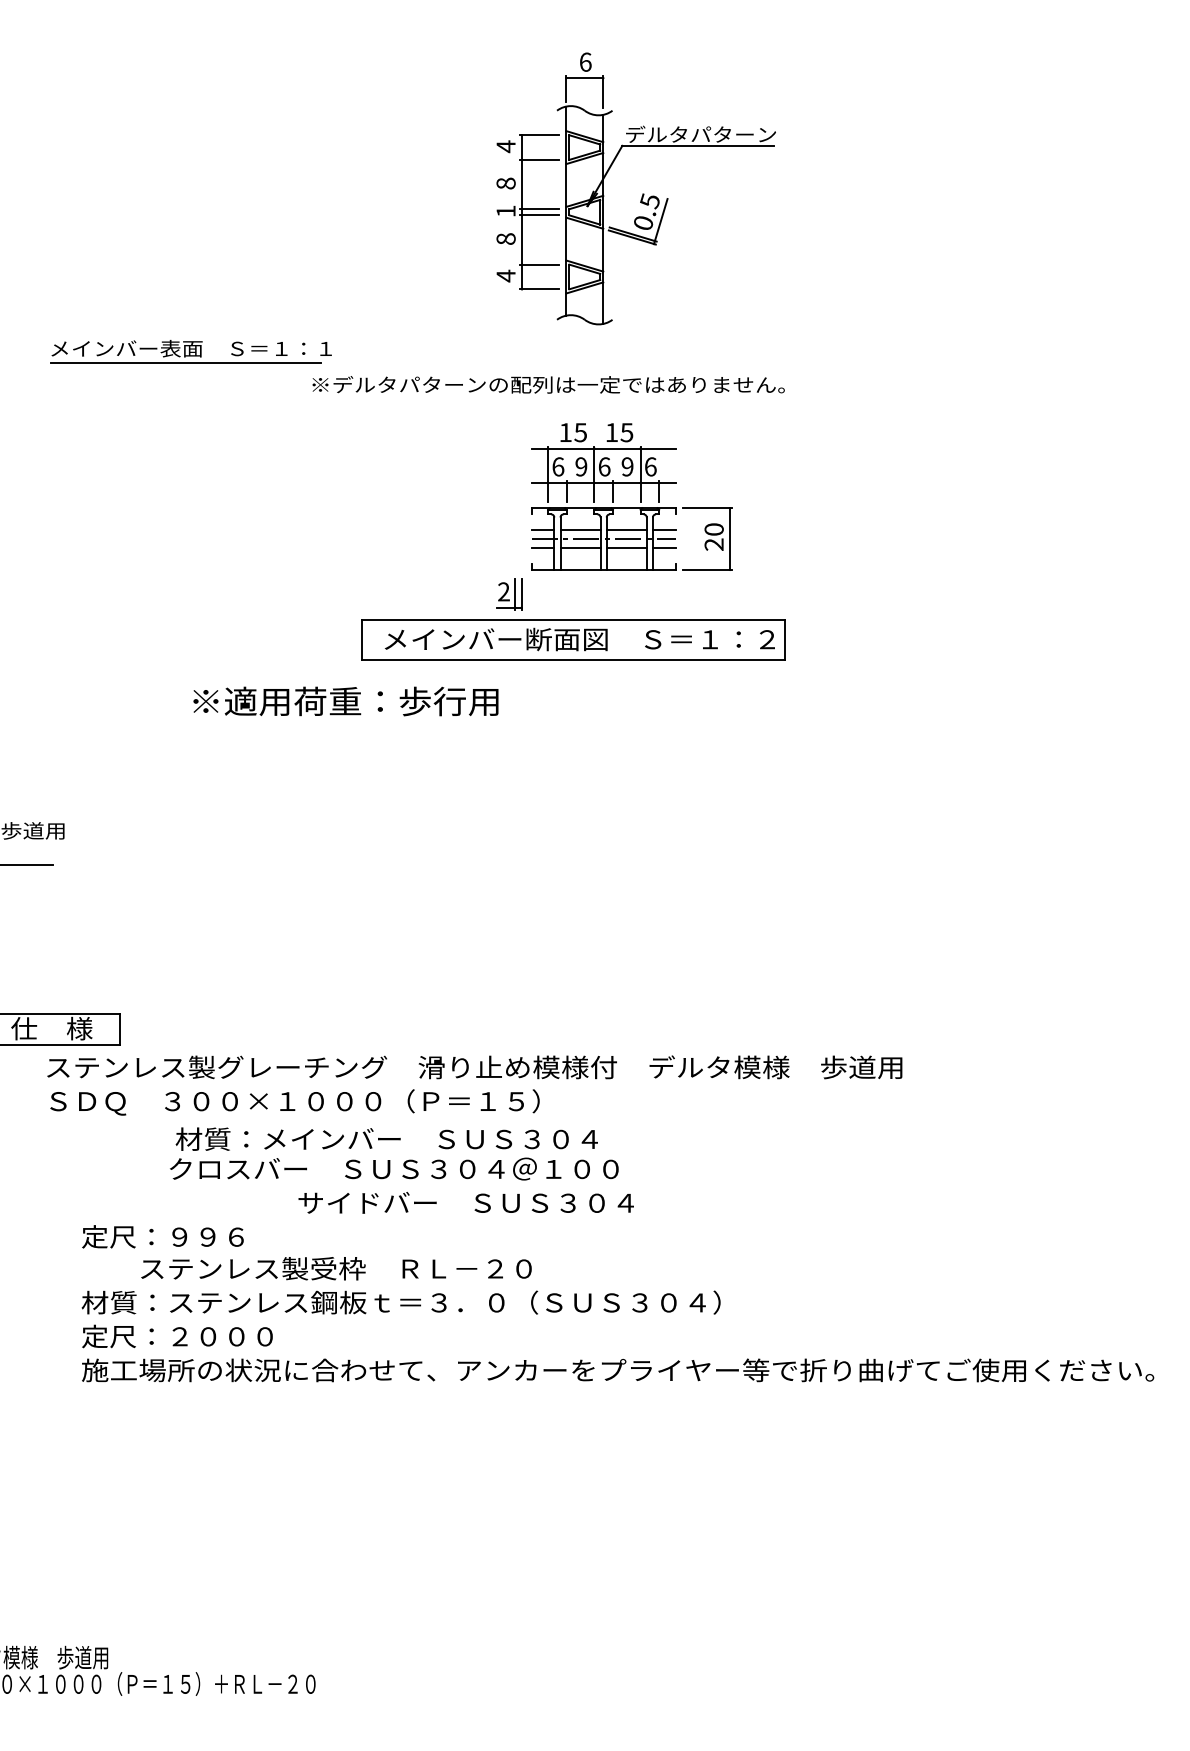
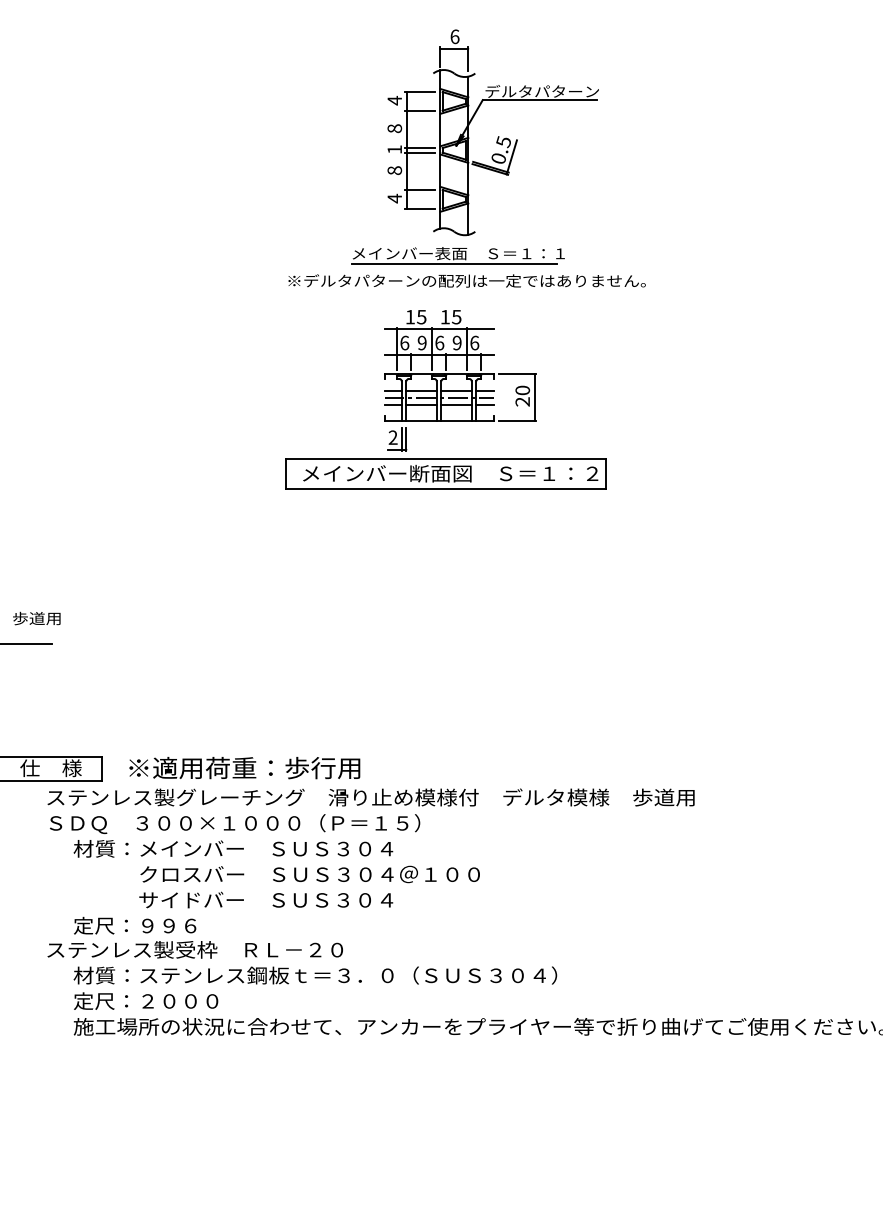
part: (190, 351) -> (457, 255), moved
text: (548, 384) -> (466, 280), moved
part: (640, 496) -> (466, 365), moved
text: (345, 701) -> (244, 768), moved
text: (386, 1138) -> (233, 848), moved
text: (465, 1202) -> (265, 899), moved
text: (336, 1268) -> (195, 949), moved

